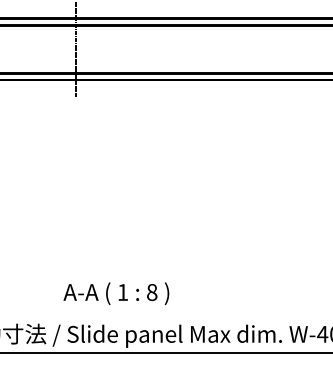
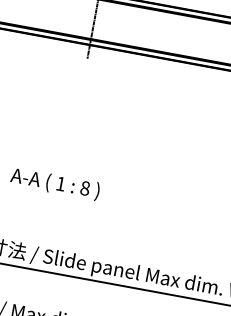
text: (116, 293) -> (55, 183), moved

